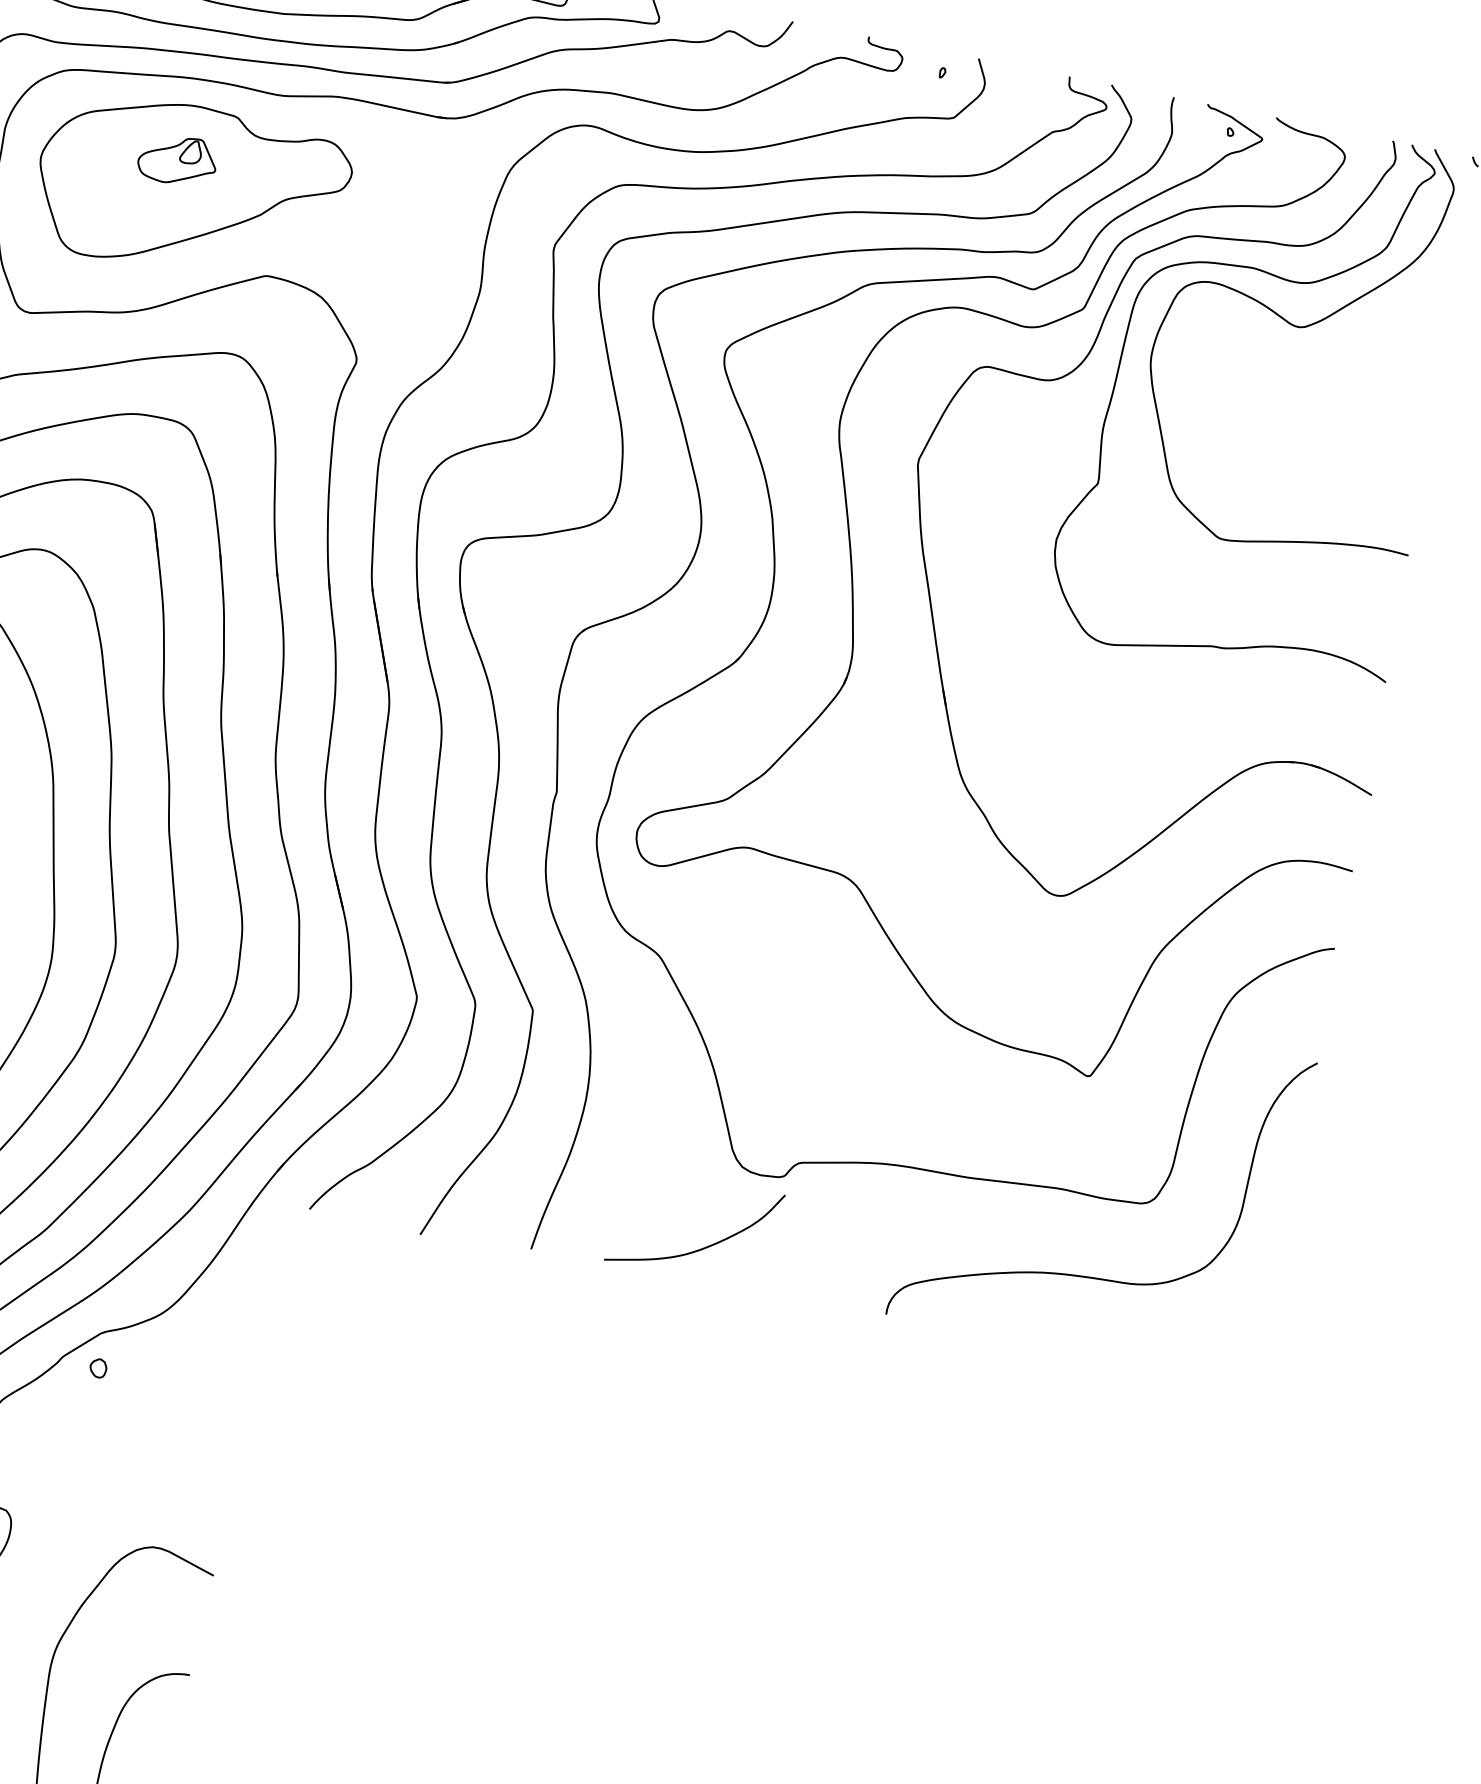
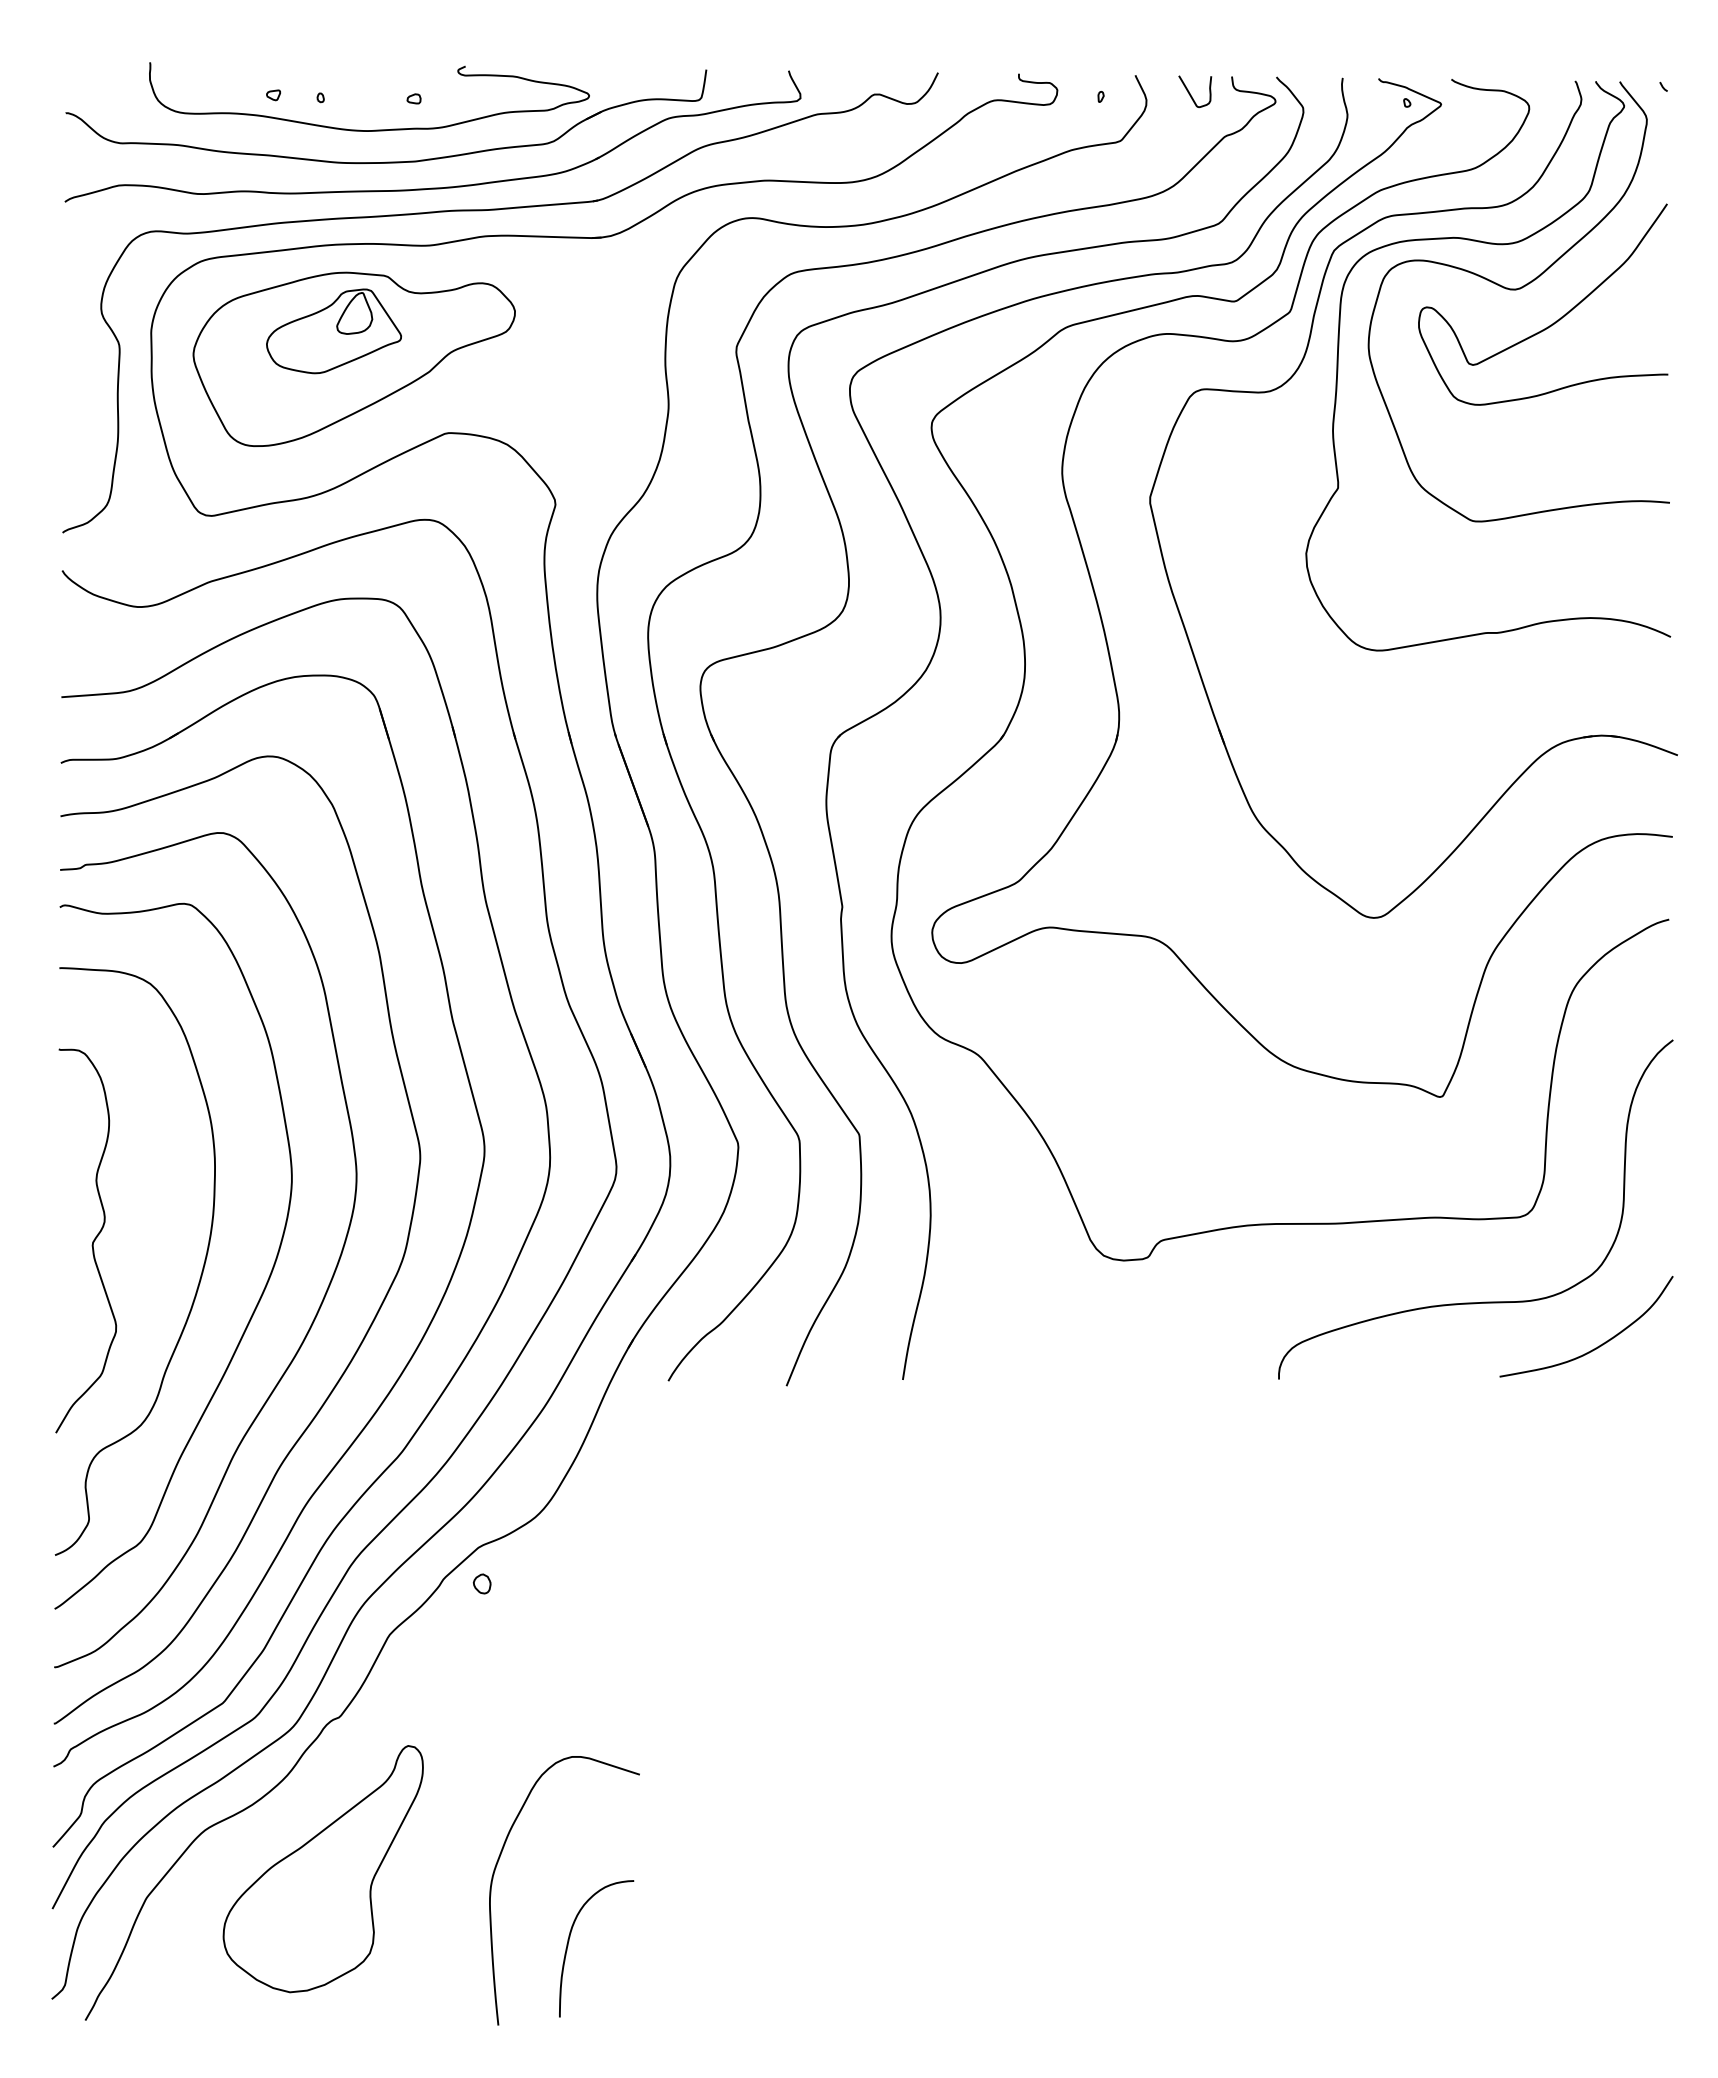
curve: (1028, 86) -> (1191, 94), added
part: (178, 160) -> (334, 331), size x1.67
curve: (1334, 362) -> (1557, 319), added
curve: (704, 1246) -> (1600, 1344), moved

